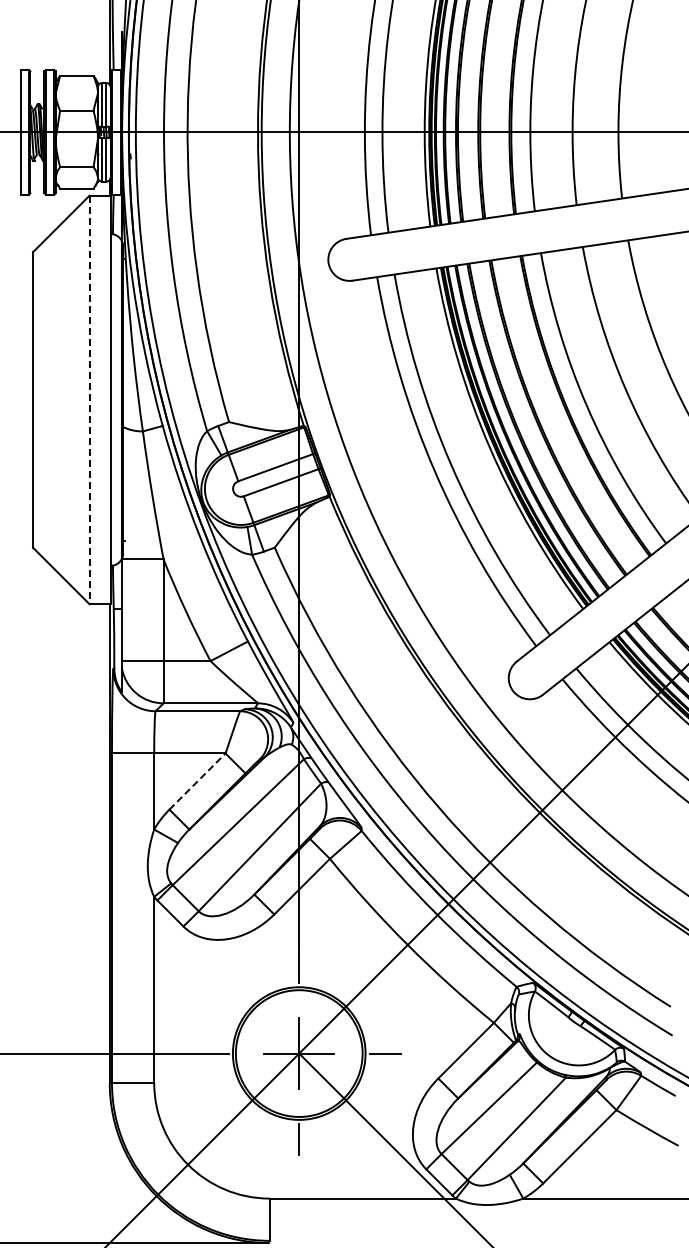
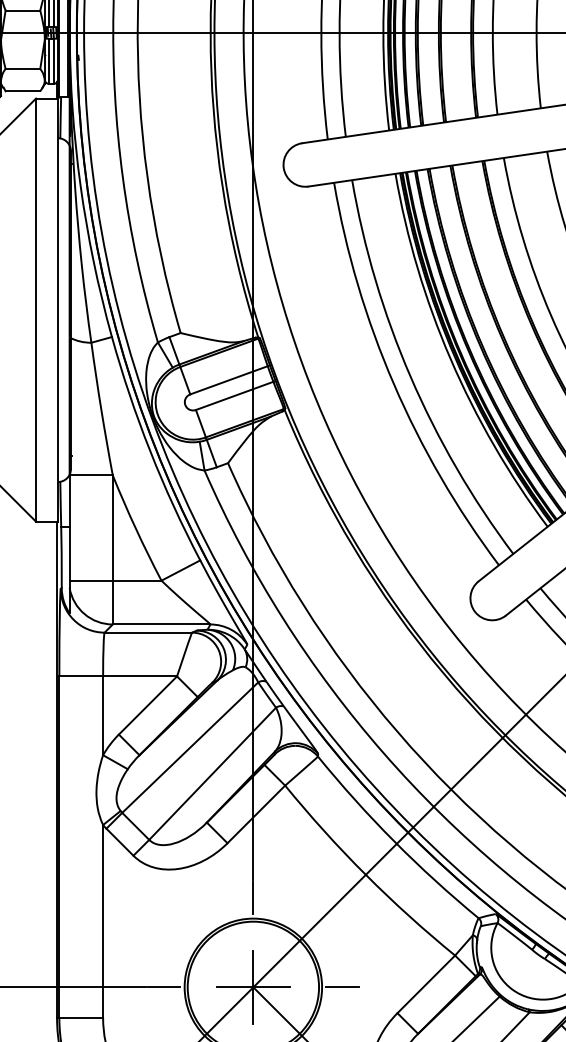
line: (89, 400) -> (36, 310), dashed -> solid
line: (197, 781) -> (147, 705), dashed -> solid

